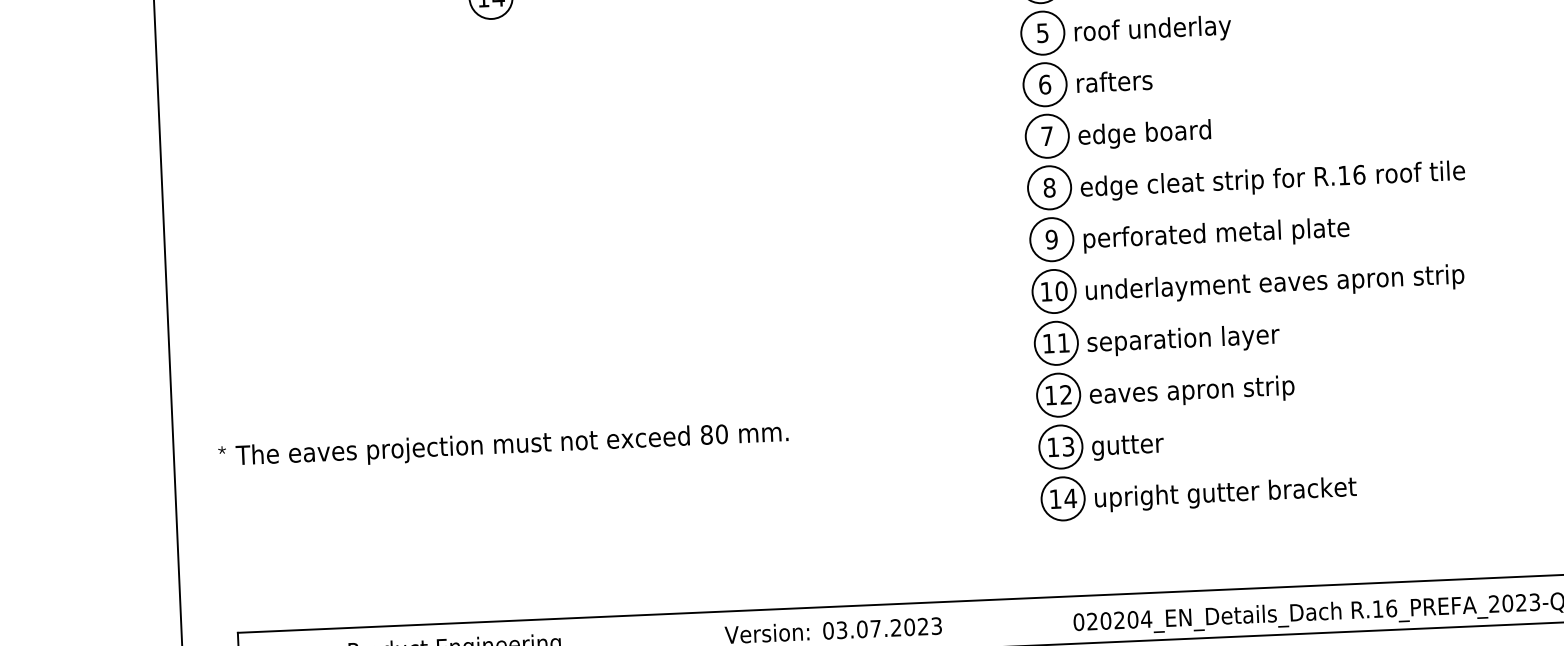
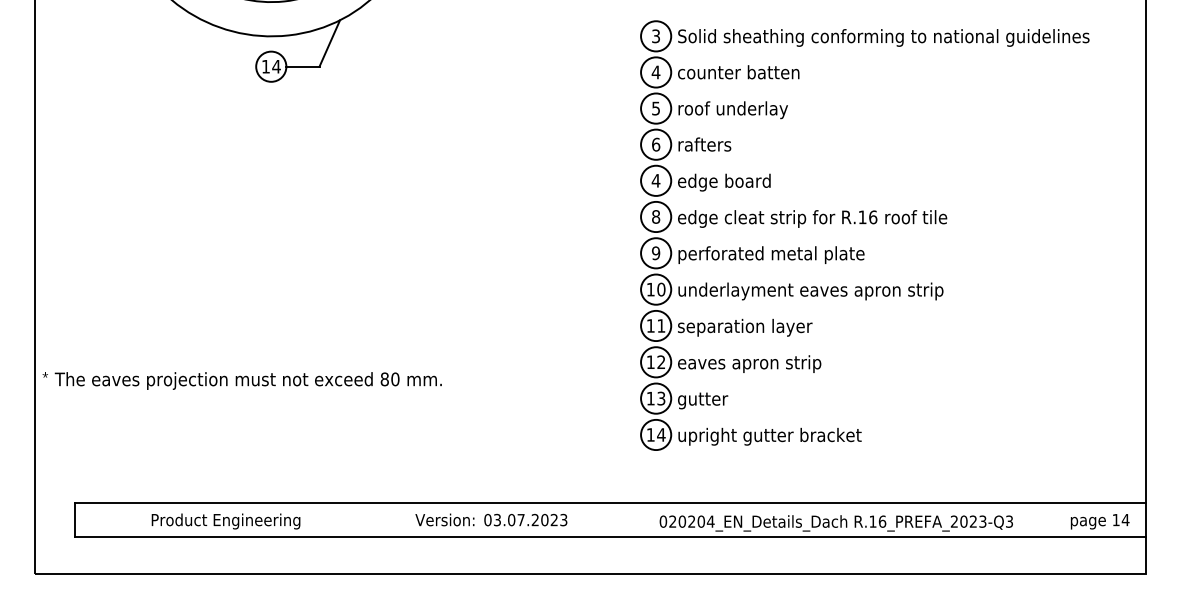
text: (1046, 135) -> (655, 180), 7 -> 4
text: (502, 445) -> (241, 380), moved

